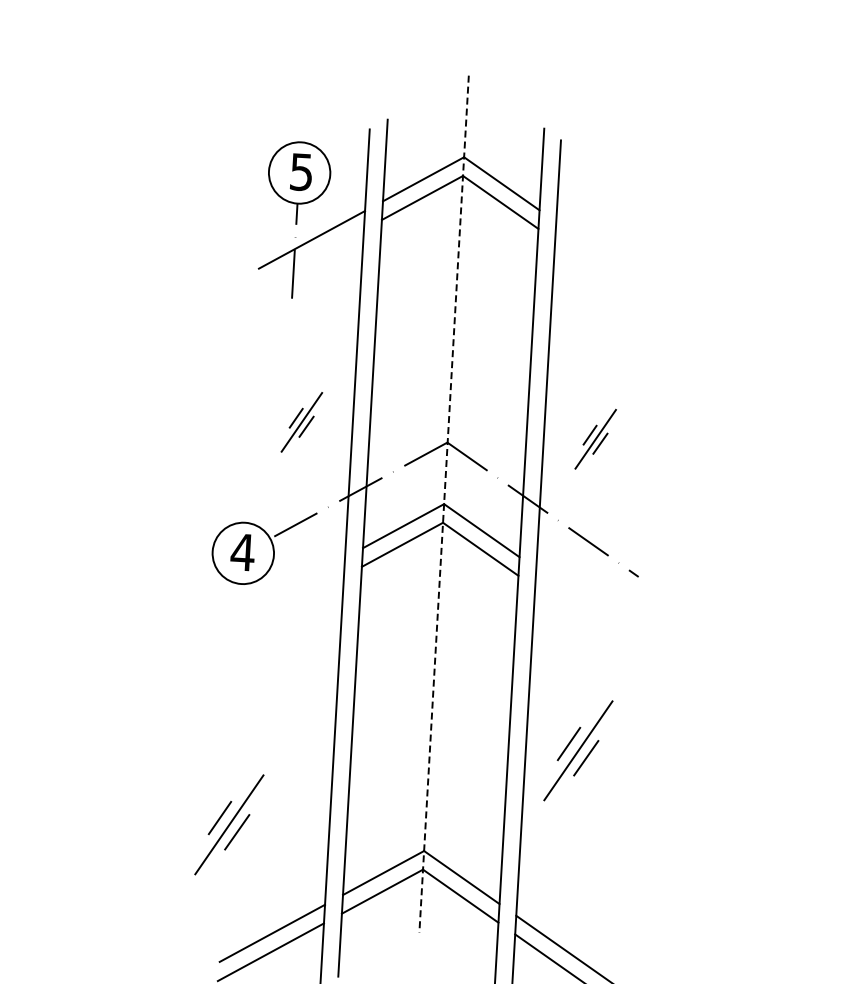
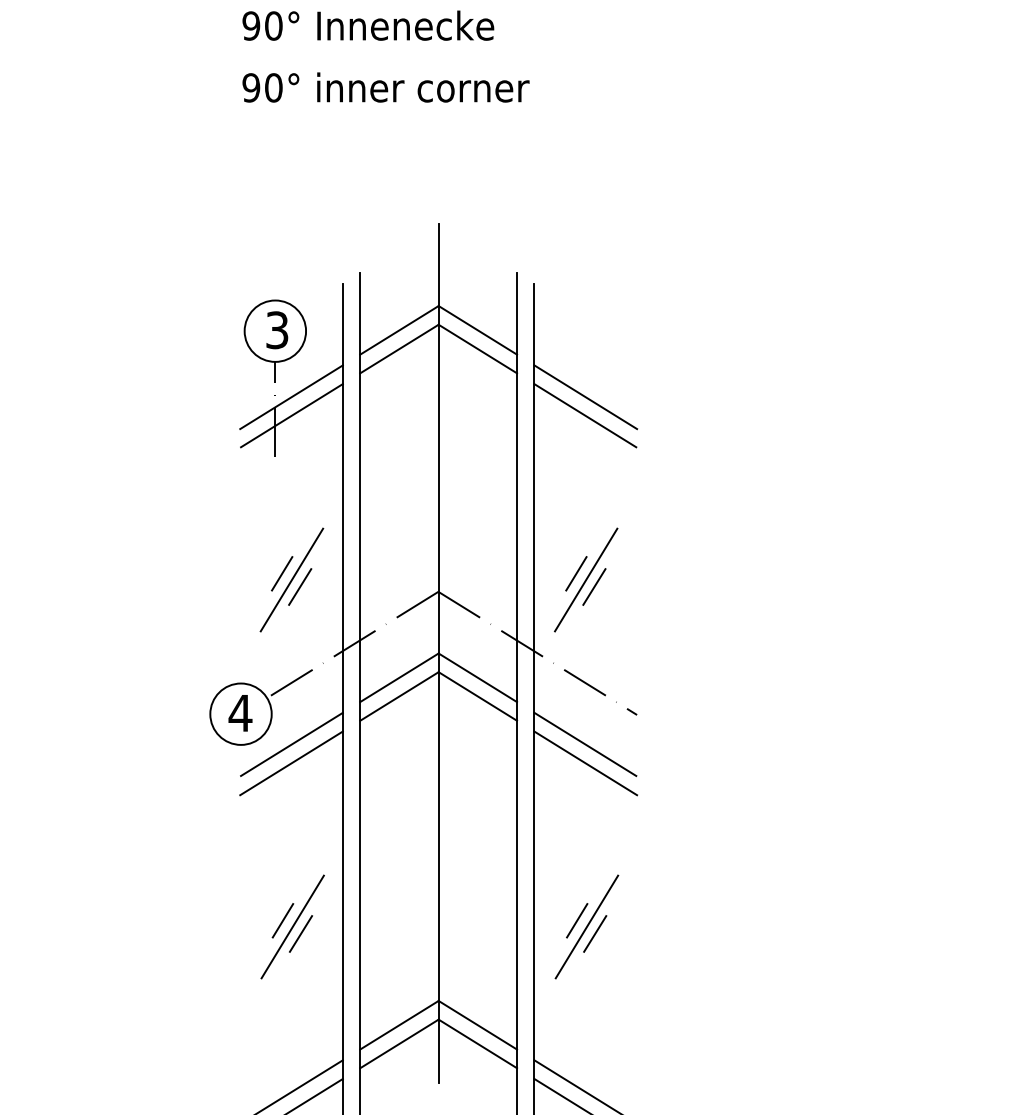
text: (301, 171) -> (277, 329), 5 -> 3
line: (605, 257) -> (585, 397), added
line: (310, 258) -> (291, 415), added
line: (604, 275) -> (585, 415), added
part: (301, 421) -> (291, 579), size x1.67
part: (595, 438) -> (586, 579), size x1.67
line: (443, 504) -> (438, 653), dashed -> solid
line: (292, 585) -> (291, 743), added
line: (585, 602) -> (585, 743), added
line: (290, 605) -> (291, 763), added
line: (584, 622) -> (585, 763), added
part: (578, 750) -> (586, 926), moved
part: (229, 824) -> (292, 926), moved

